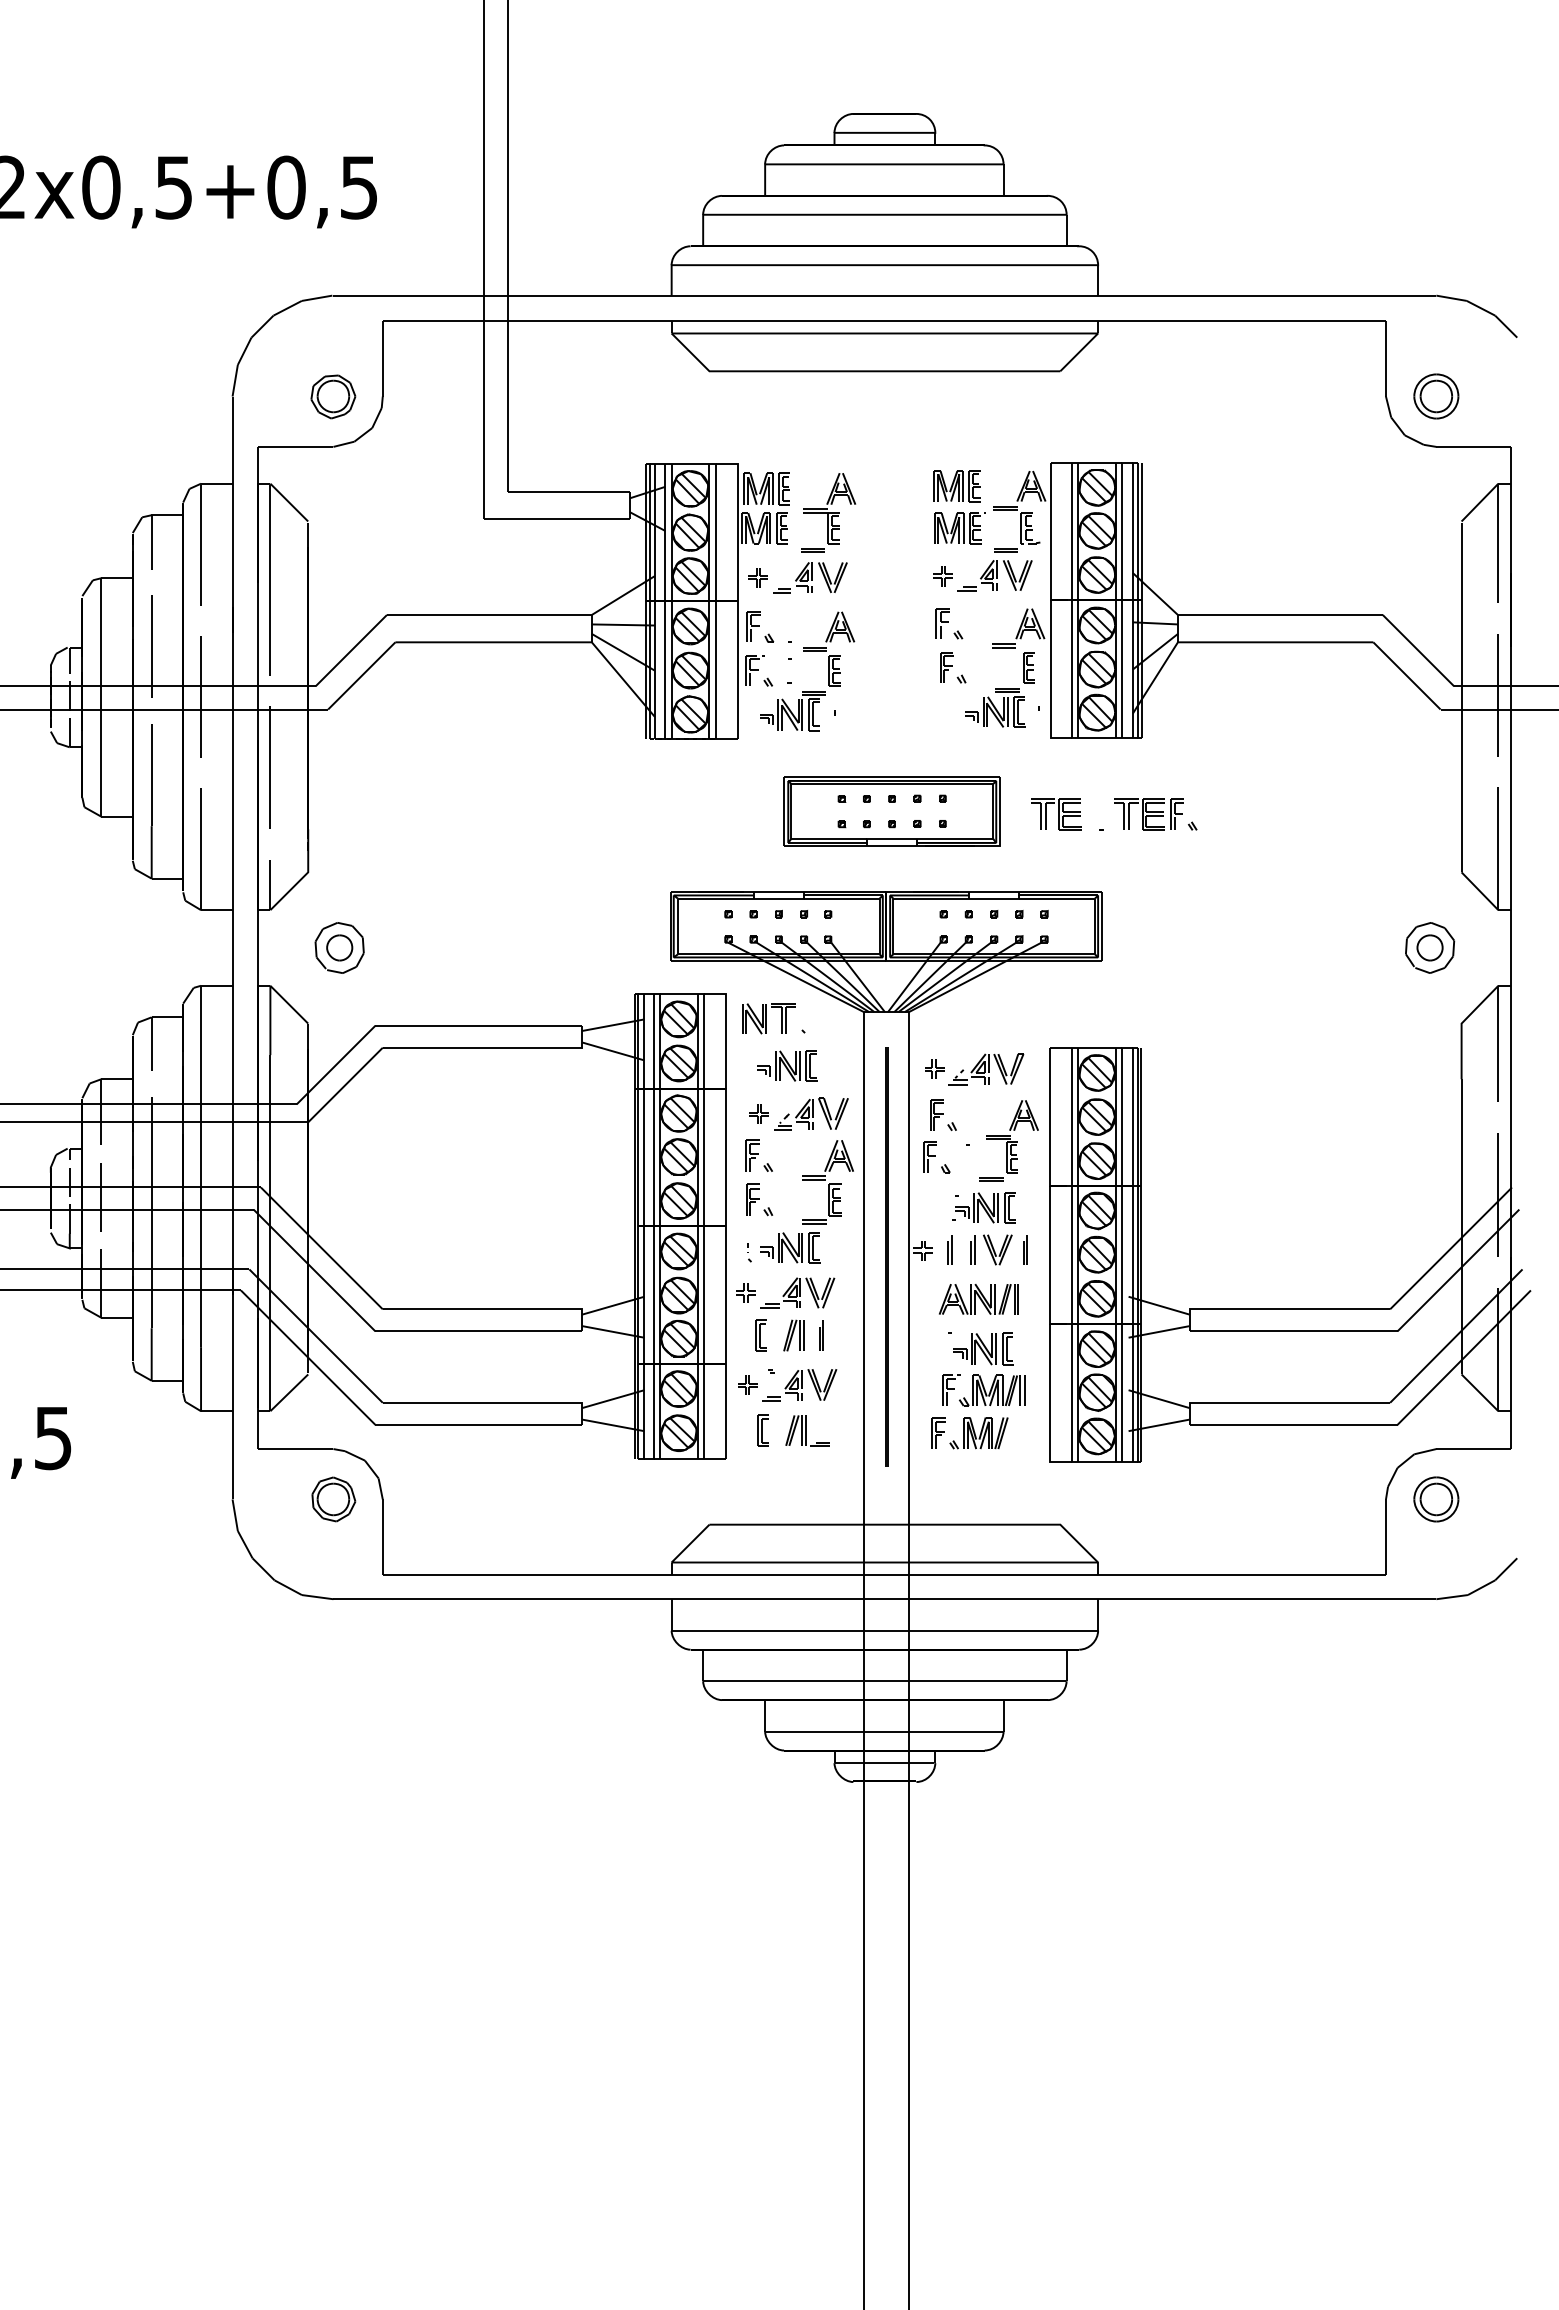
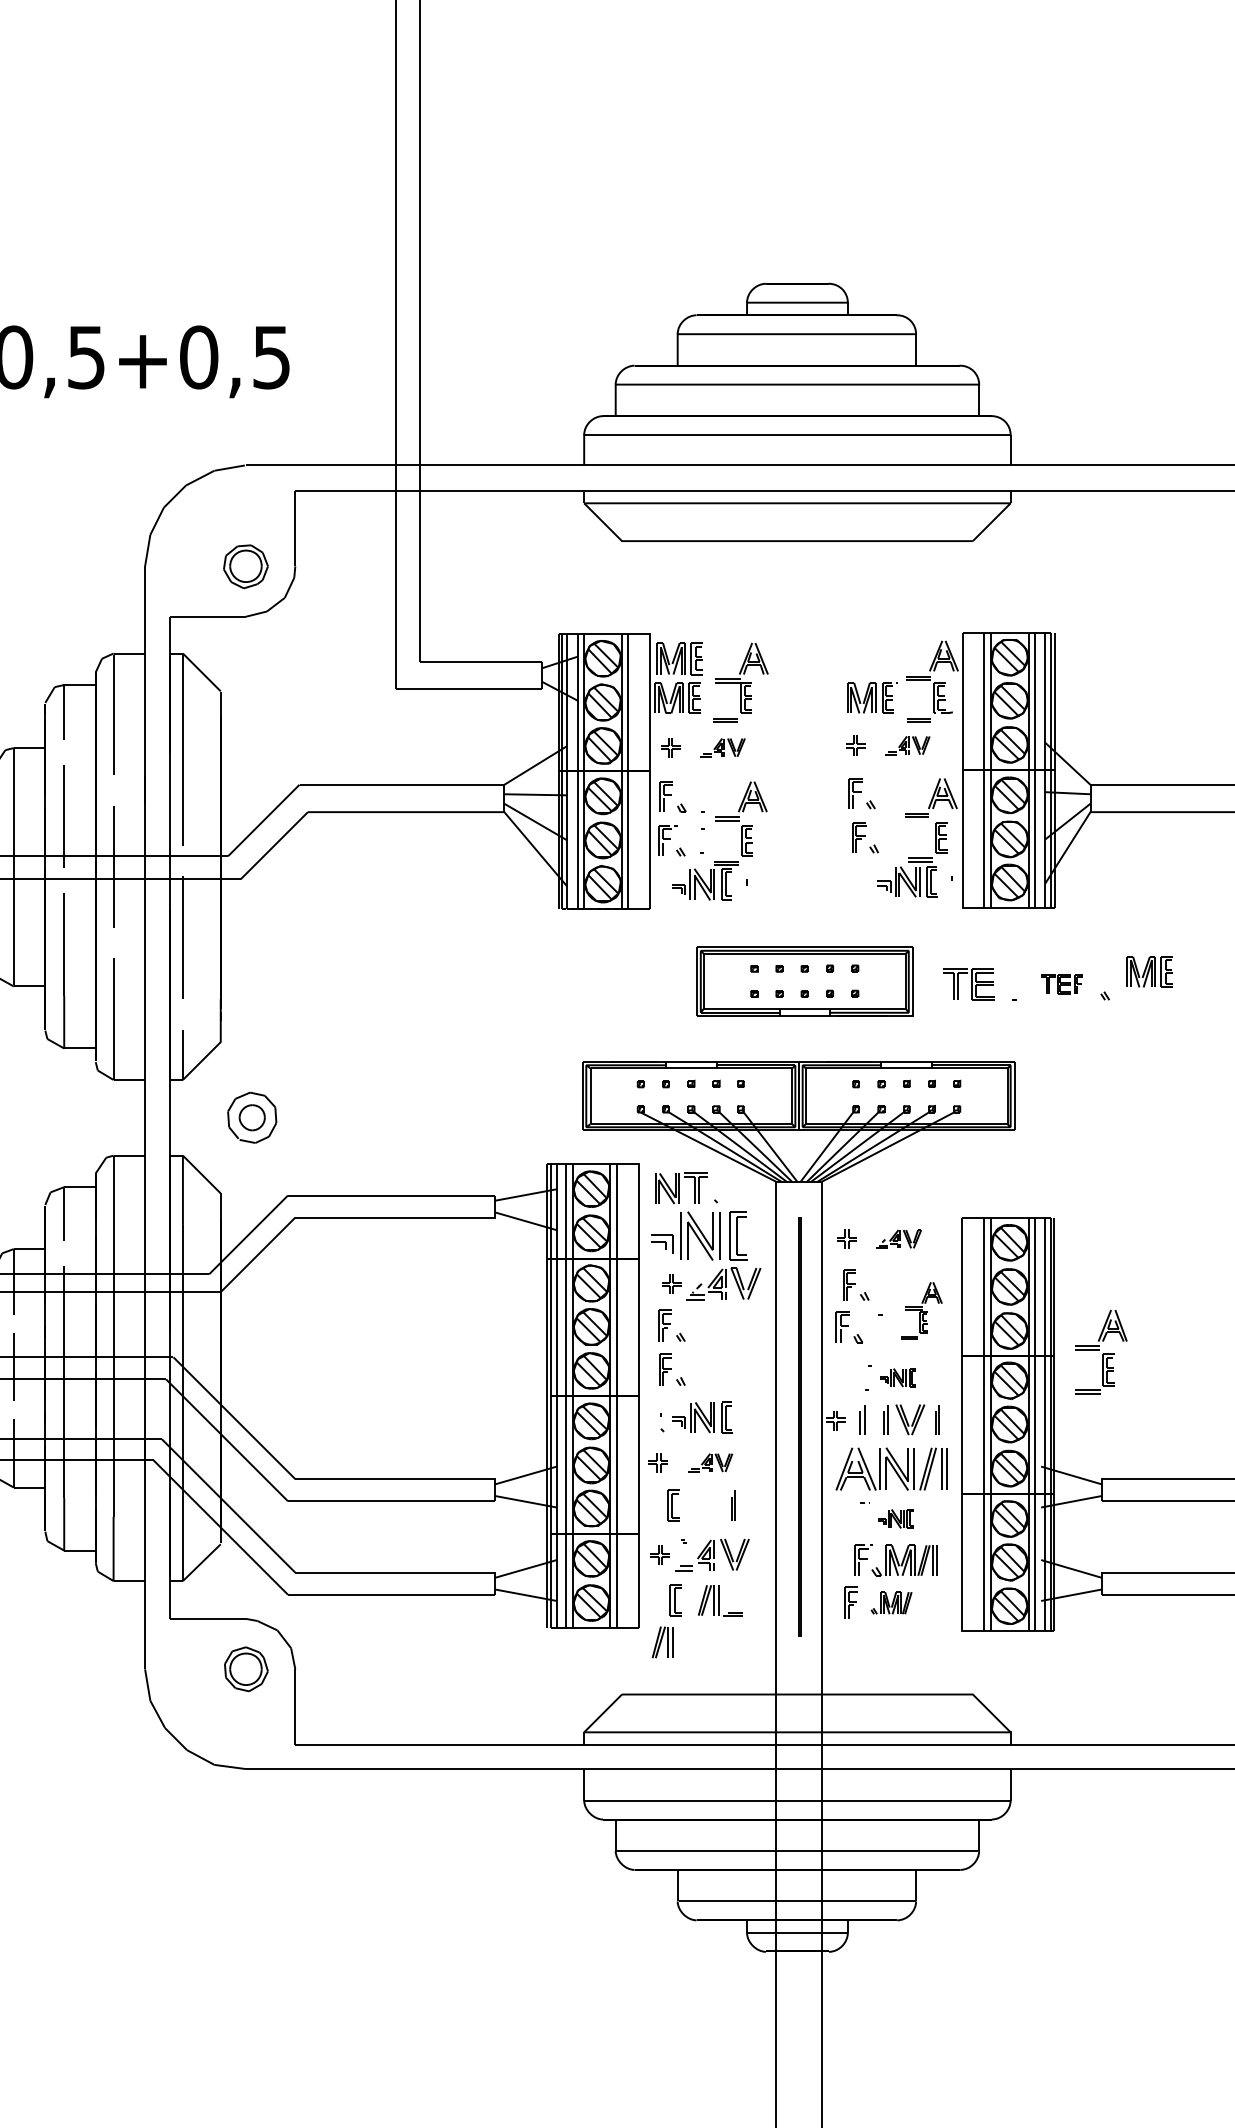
part: (956, 486) -> (1149, 972), moved
part: (994, 575) -> (907, 745), size x0.6
part: (810, 577) -> (723, 747), size x0.6
part: (1148, 814) -> (1061, 984), size x0.6
part: (787, 1065) -> (700, 1235), size x1.6
part: (986, 1069) -> (899, 1239), size x0.6
part: (1008, 1140) -> (921, 1310), size x0.7
part: (827, 1182) -> (1101, 1352), moved
part: (985, 1207) -> (898, 1377), size x0.6
part: (797, 1292) -> (710, 1462), size x0.6
part: (978, 1299) -> (891, 1469), size x1.4
part: (793, 1335) -> (662, 1642), moved
part: (983, 1348) -> (896, 1518), size x0.6
part: (978, 1433) -> (891, 1603), size x0.7

